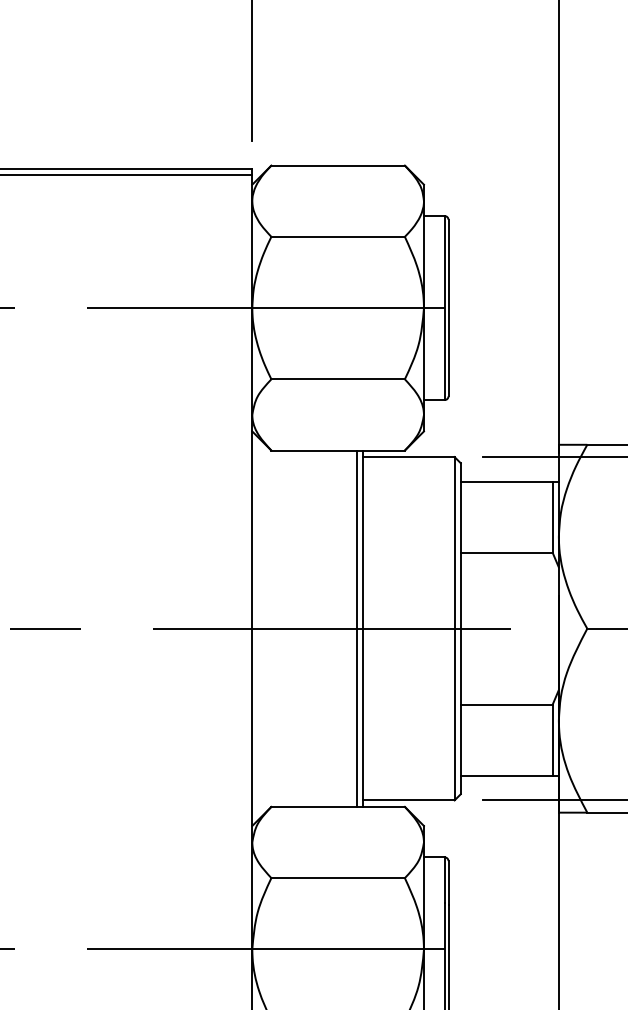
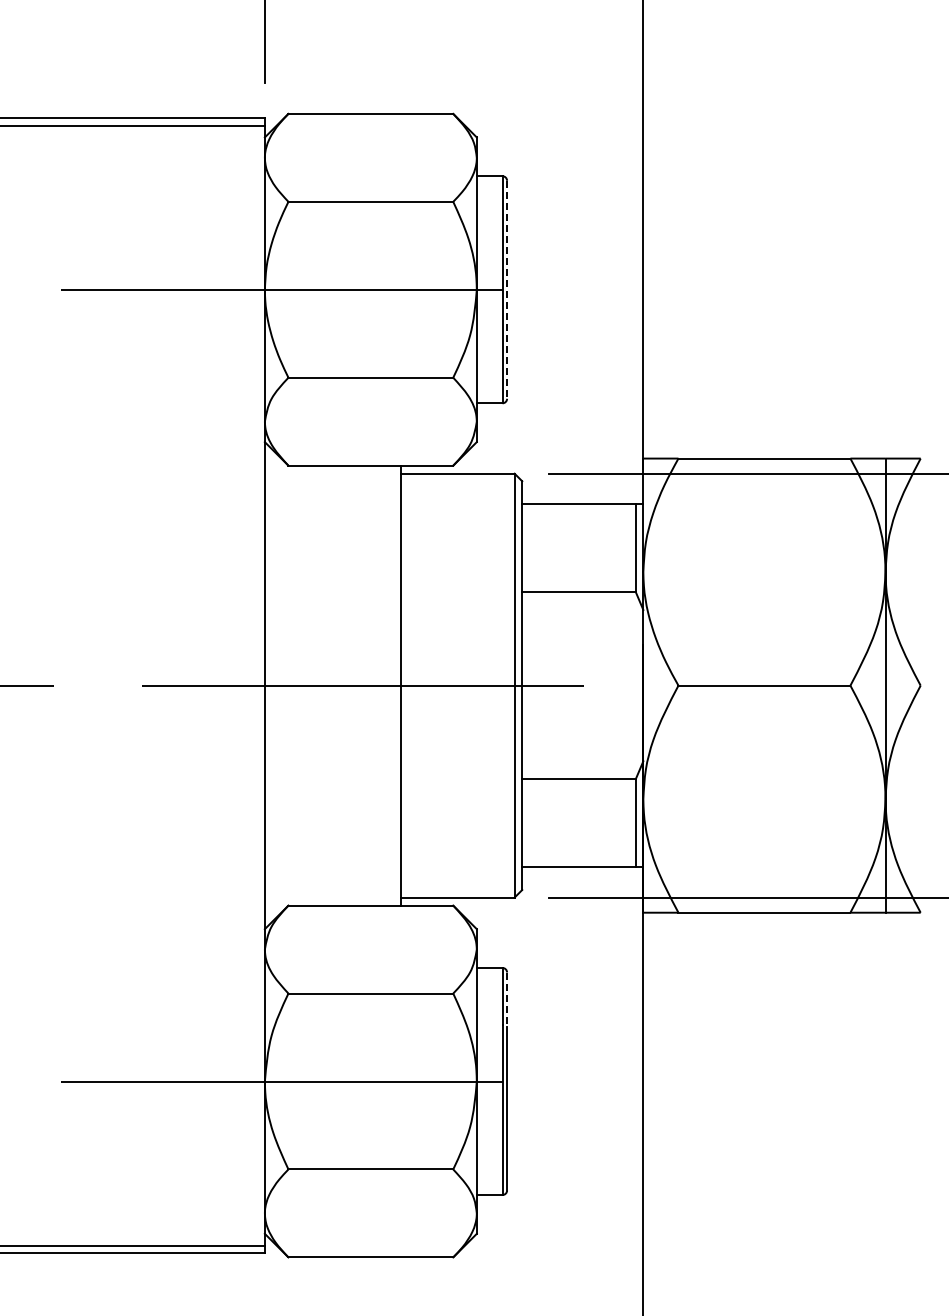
line: (448, 307) -> (507, 289), solid -> dashed
line: (356, 628) -> (393, 685), removed
line: (448, 883) -> (507, 1000), solid -> dashed

